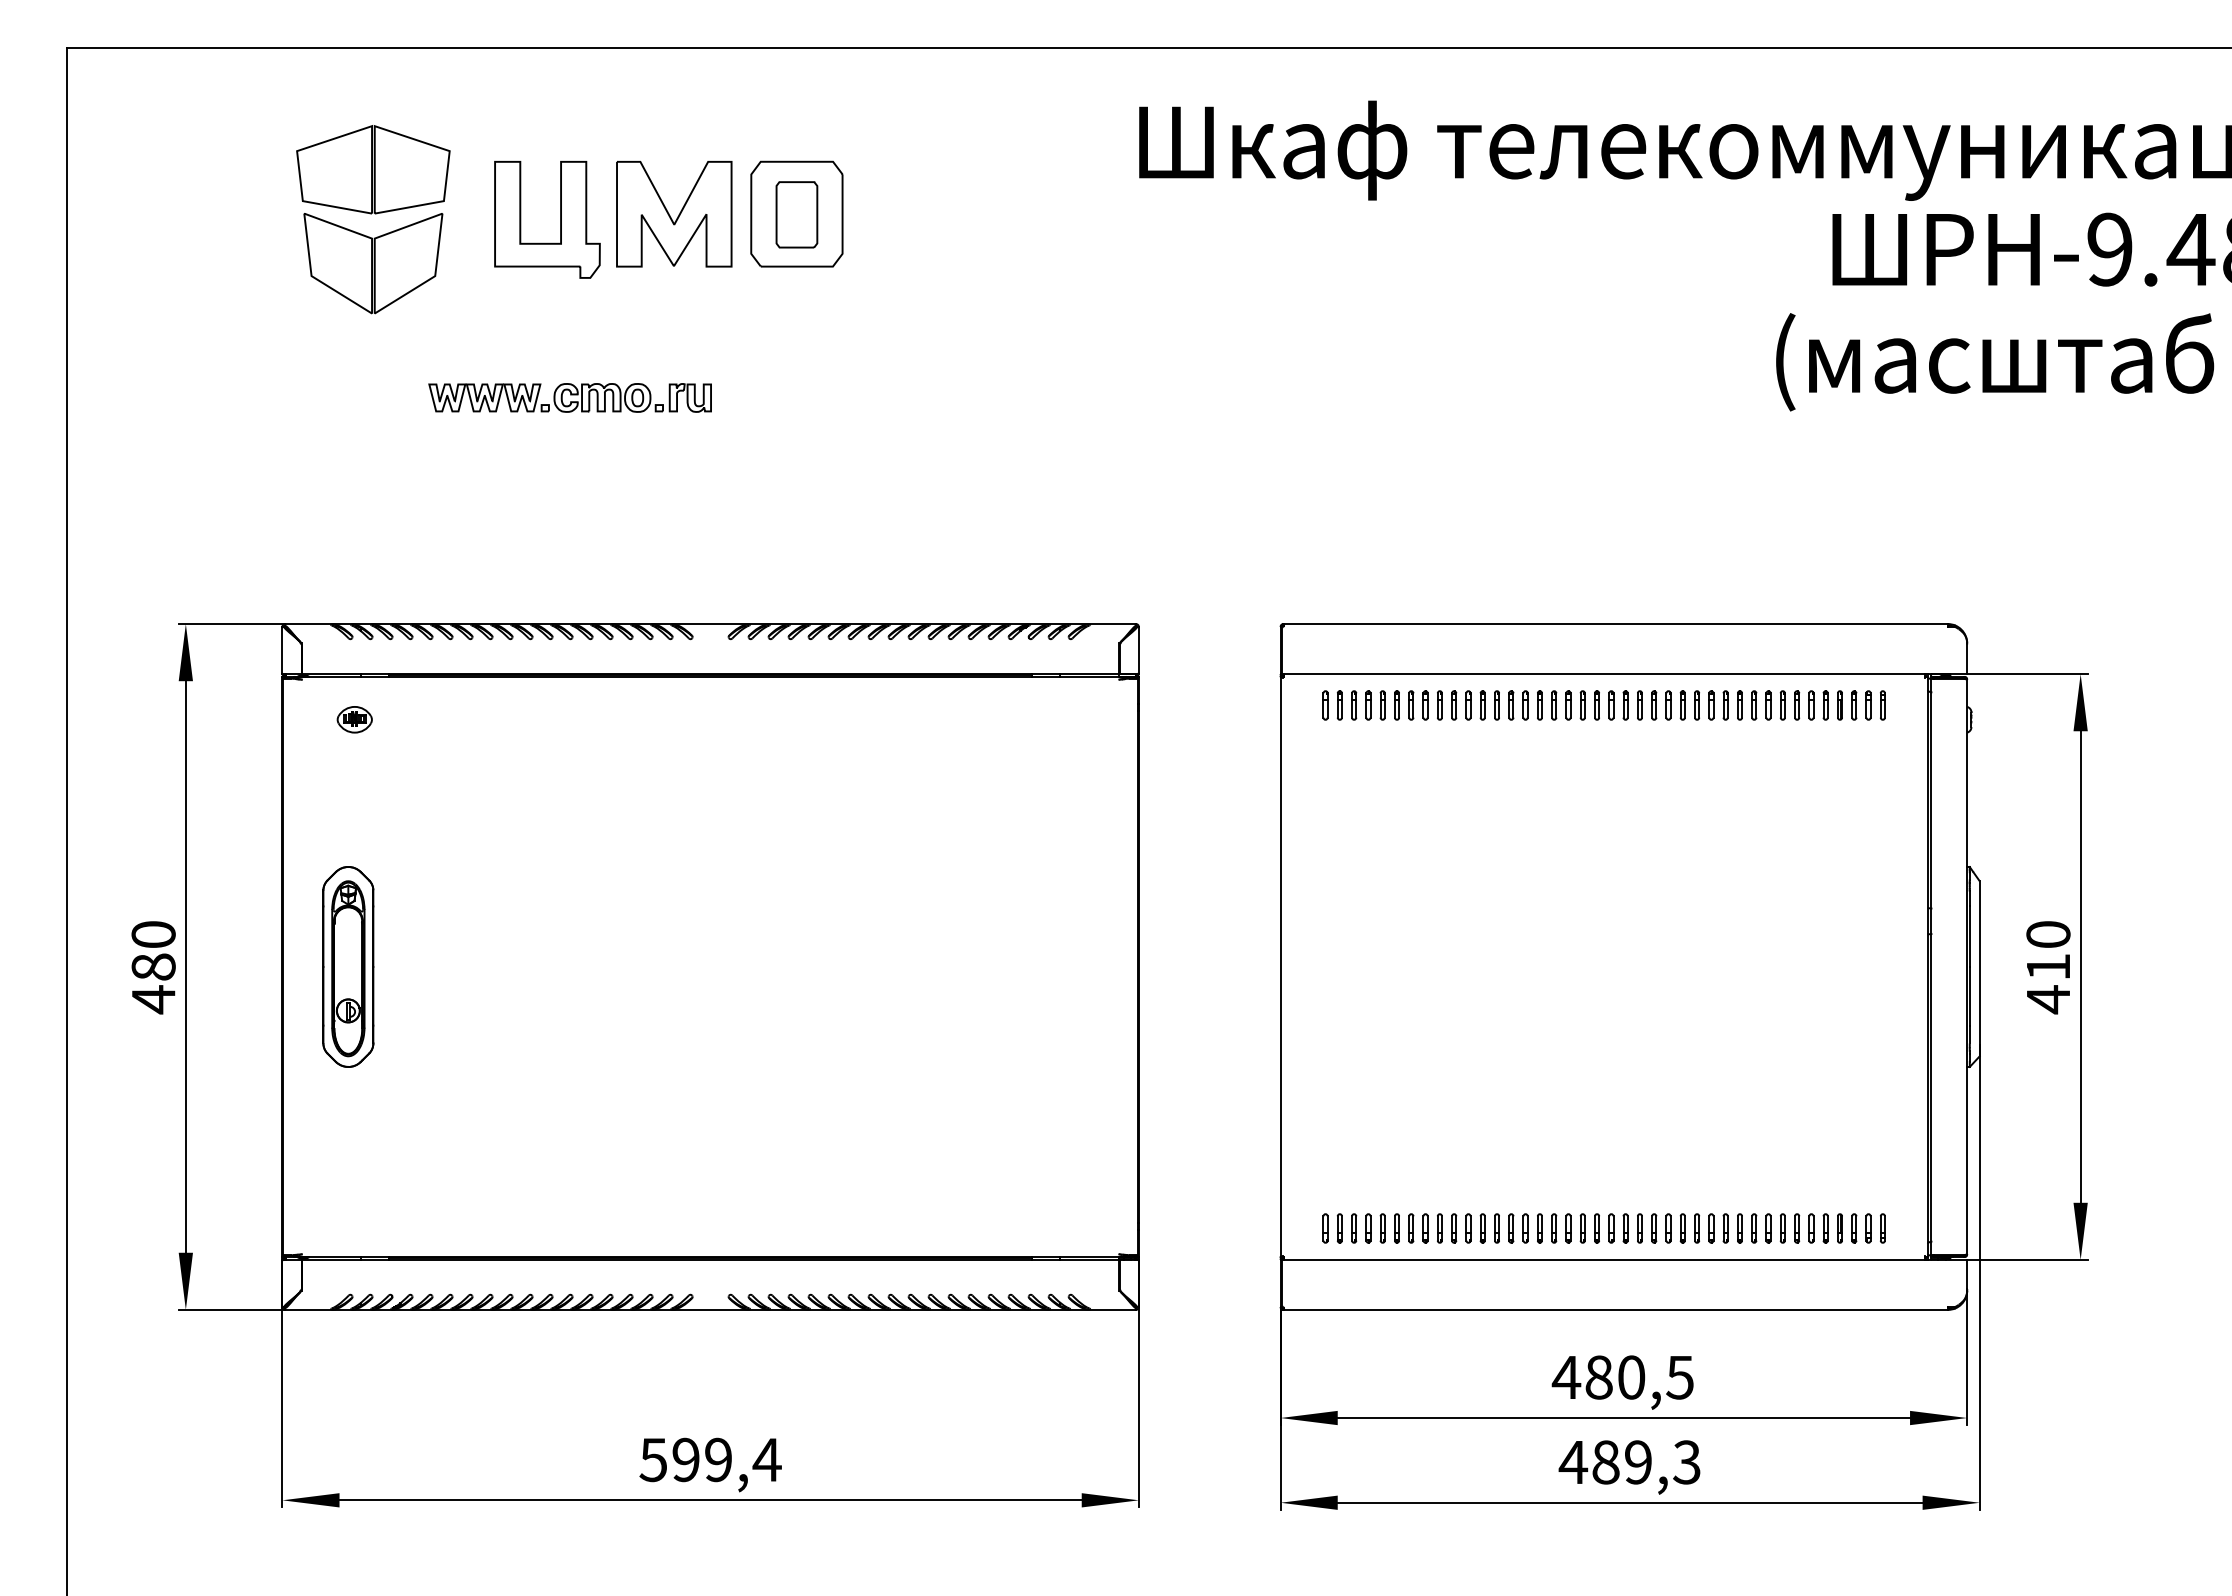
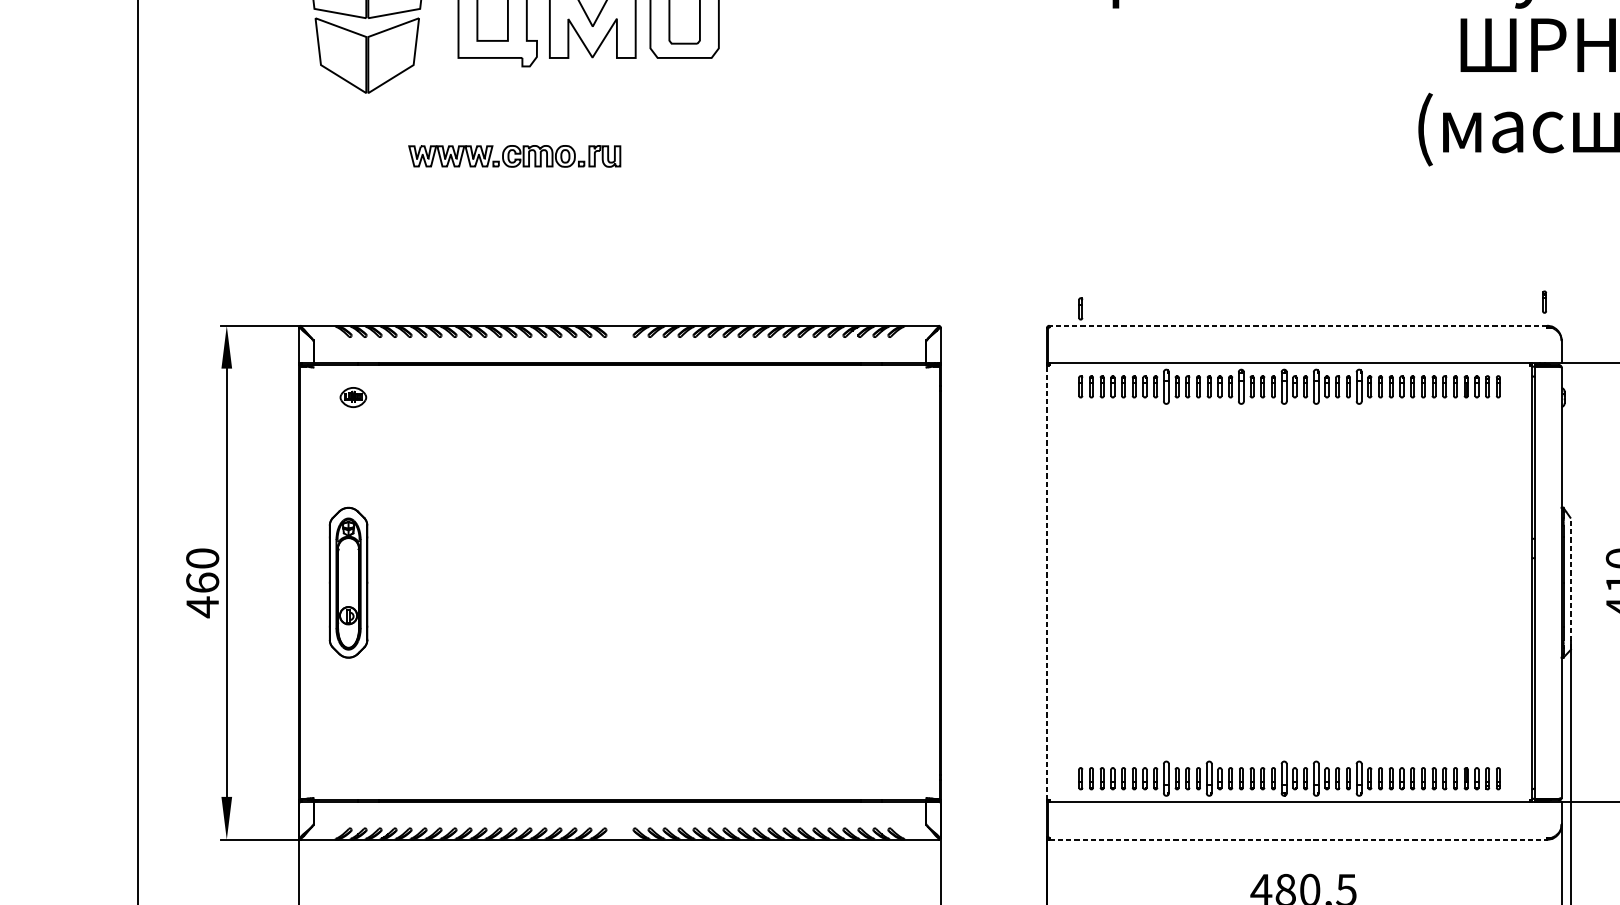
part: (1944, 592) -> (1544, 302), added
part: (1325, 601) -> (1080, 308), added
line: (1616, 624) -> (1298, 326), solid -> dashed
part: (1439, 705) -> (1166, 386), size x1.6
part: (1539, 705) -> (1241, 386), size x1.6
part: (1596, 705) -> (1283, 386), size x1.6
part: (1639, 705) -> (1316, 386), size x1.6
part: (1696, 705) -> (1358, 386), size x1.6
text: (153, 966) -> (202, 582), 480 -> 460
line: (1280, 966) -> (1047, 582), solid -> dashed
line: (1979, 968) -> (1570, 583), solid -> dashed
part: (1439, 1228) -> (1166, 778), size x1.6
part: (1496, 1228) -> (1208, 778), size x1.6
part: (1596, 1228) -> (1283, 778), size x1.6
part: (1639, 1228) -> (1316, 778), size x1.6
part: (1696, 1228) -> (1358, 778), size x1.6
line: (1616, 1309) -> (1298, 839), solid -> dashed

